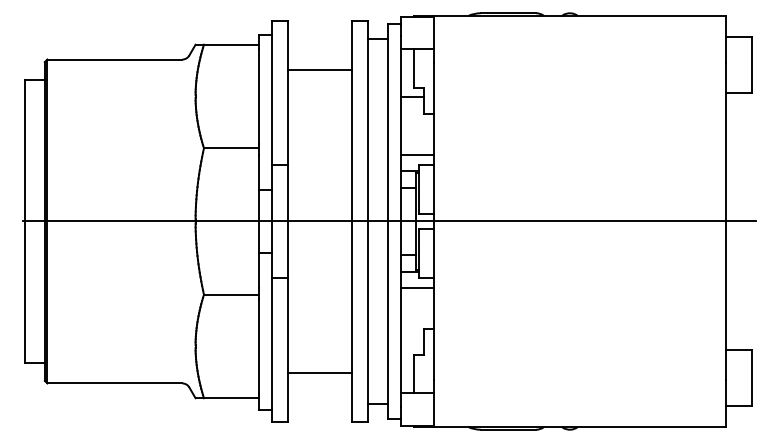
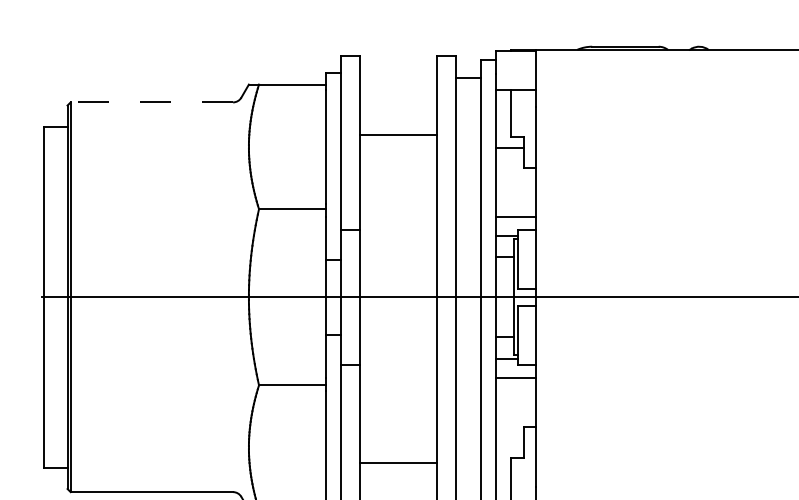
line: (114, 59) -> (151, 102), solid -> dashed
line: (319, 69) -> (397, 134), moved
line: (319, 373) -> (397, 463), moved

